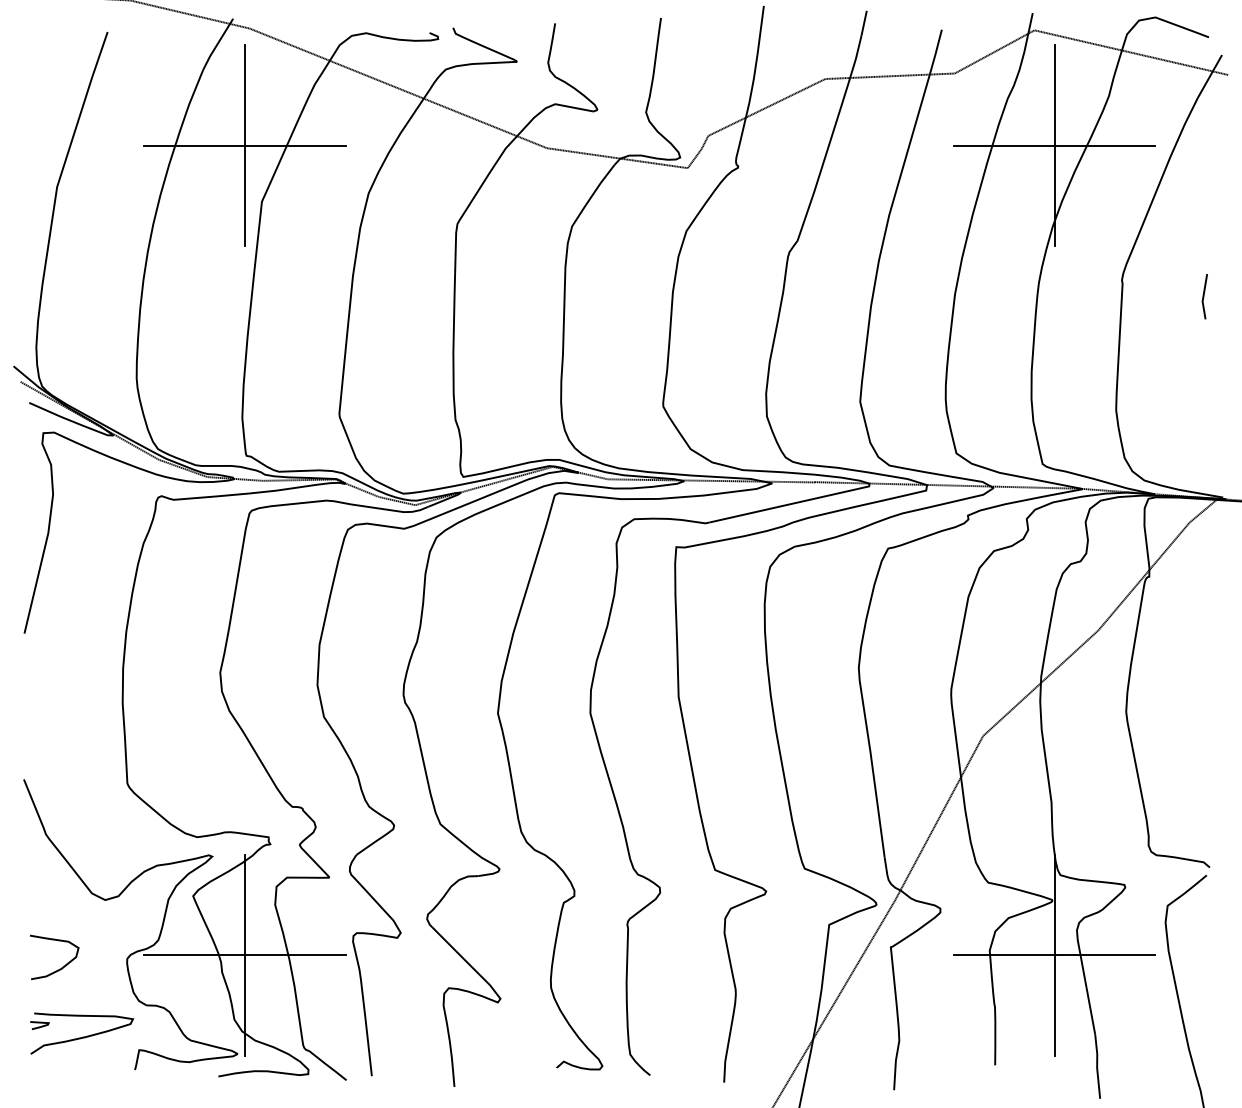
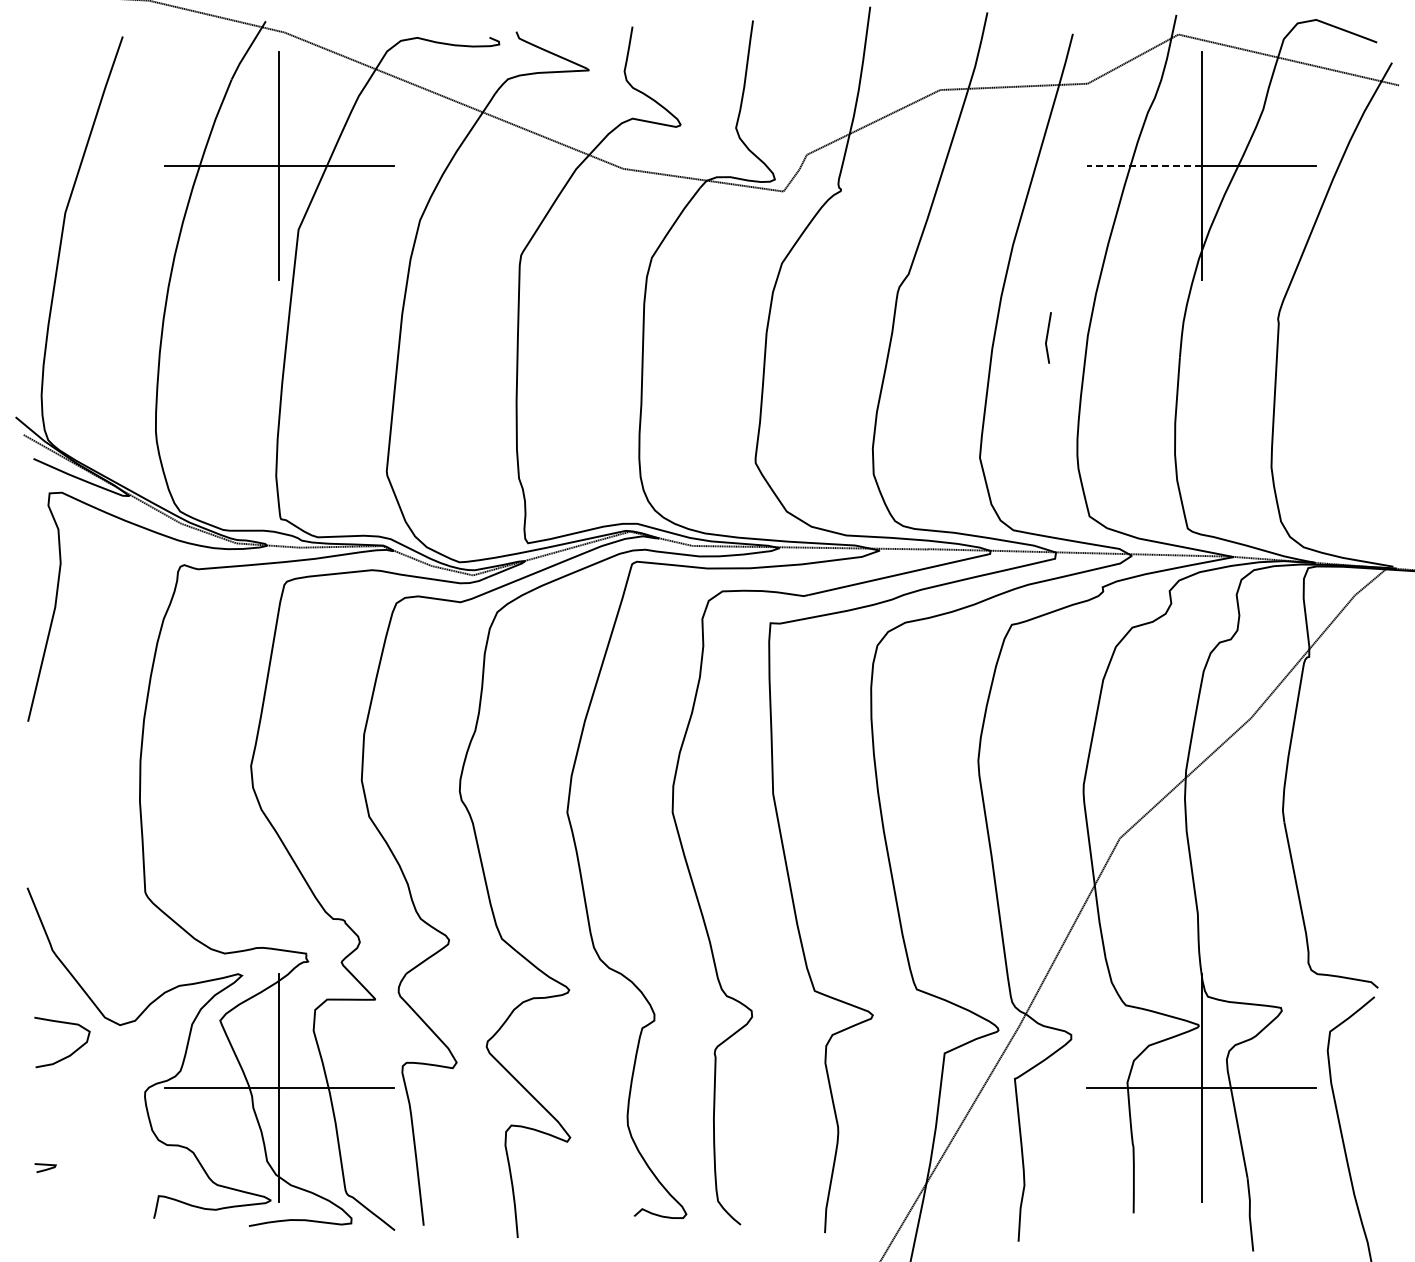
line: (1003, 146) -> (1143, 166), solid -> dashed
line: (1203, 296) -> (1047, 337), moved
curve: (60, 967) -> (69, 1054), moved
curve: (83, 1036) -> (95, 1180), removed

